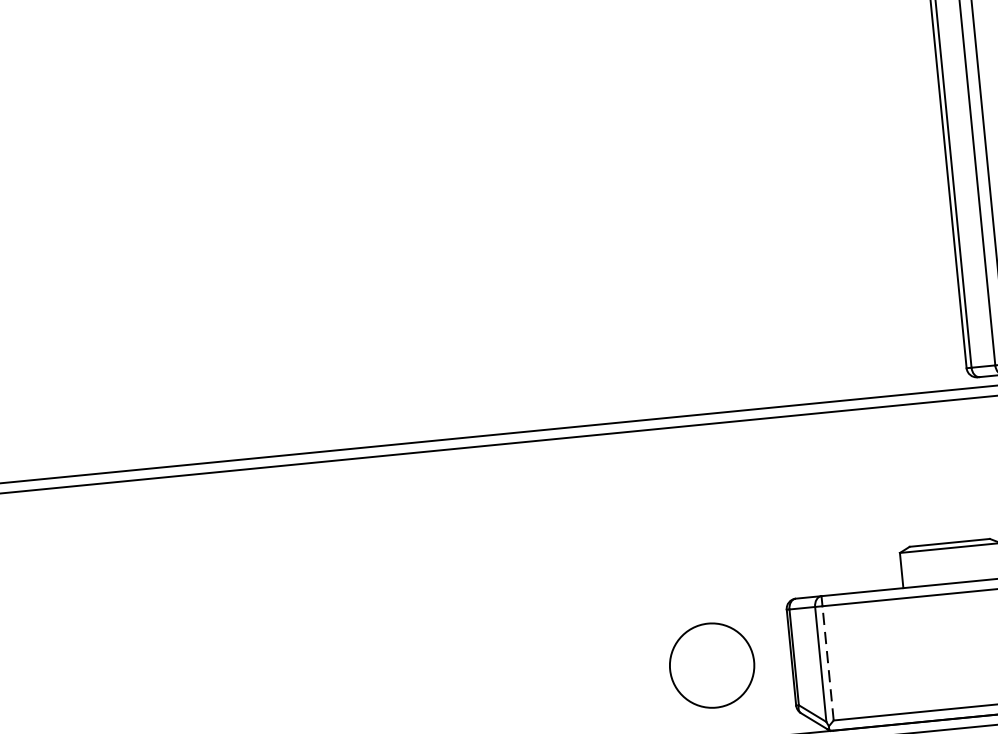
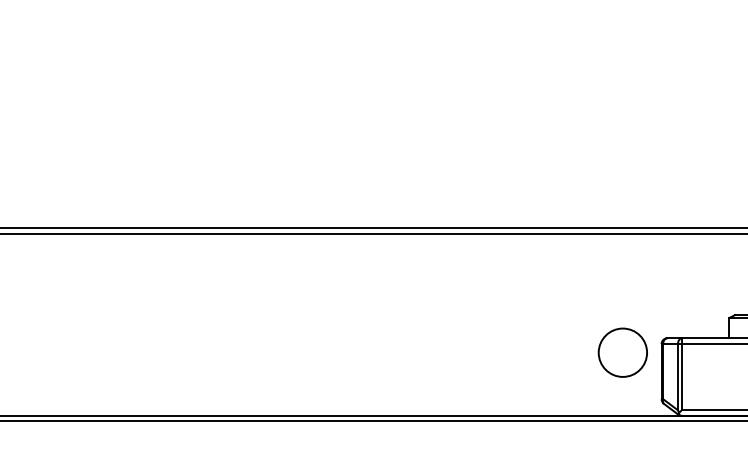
line: (828, 662) -> (682, 376), dashed -> solid
circle: (711, 665) -> (622, 352), moved

